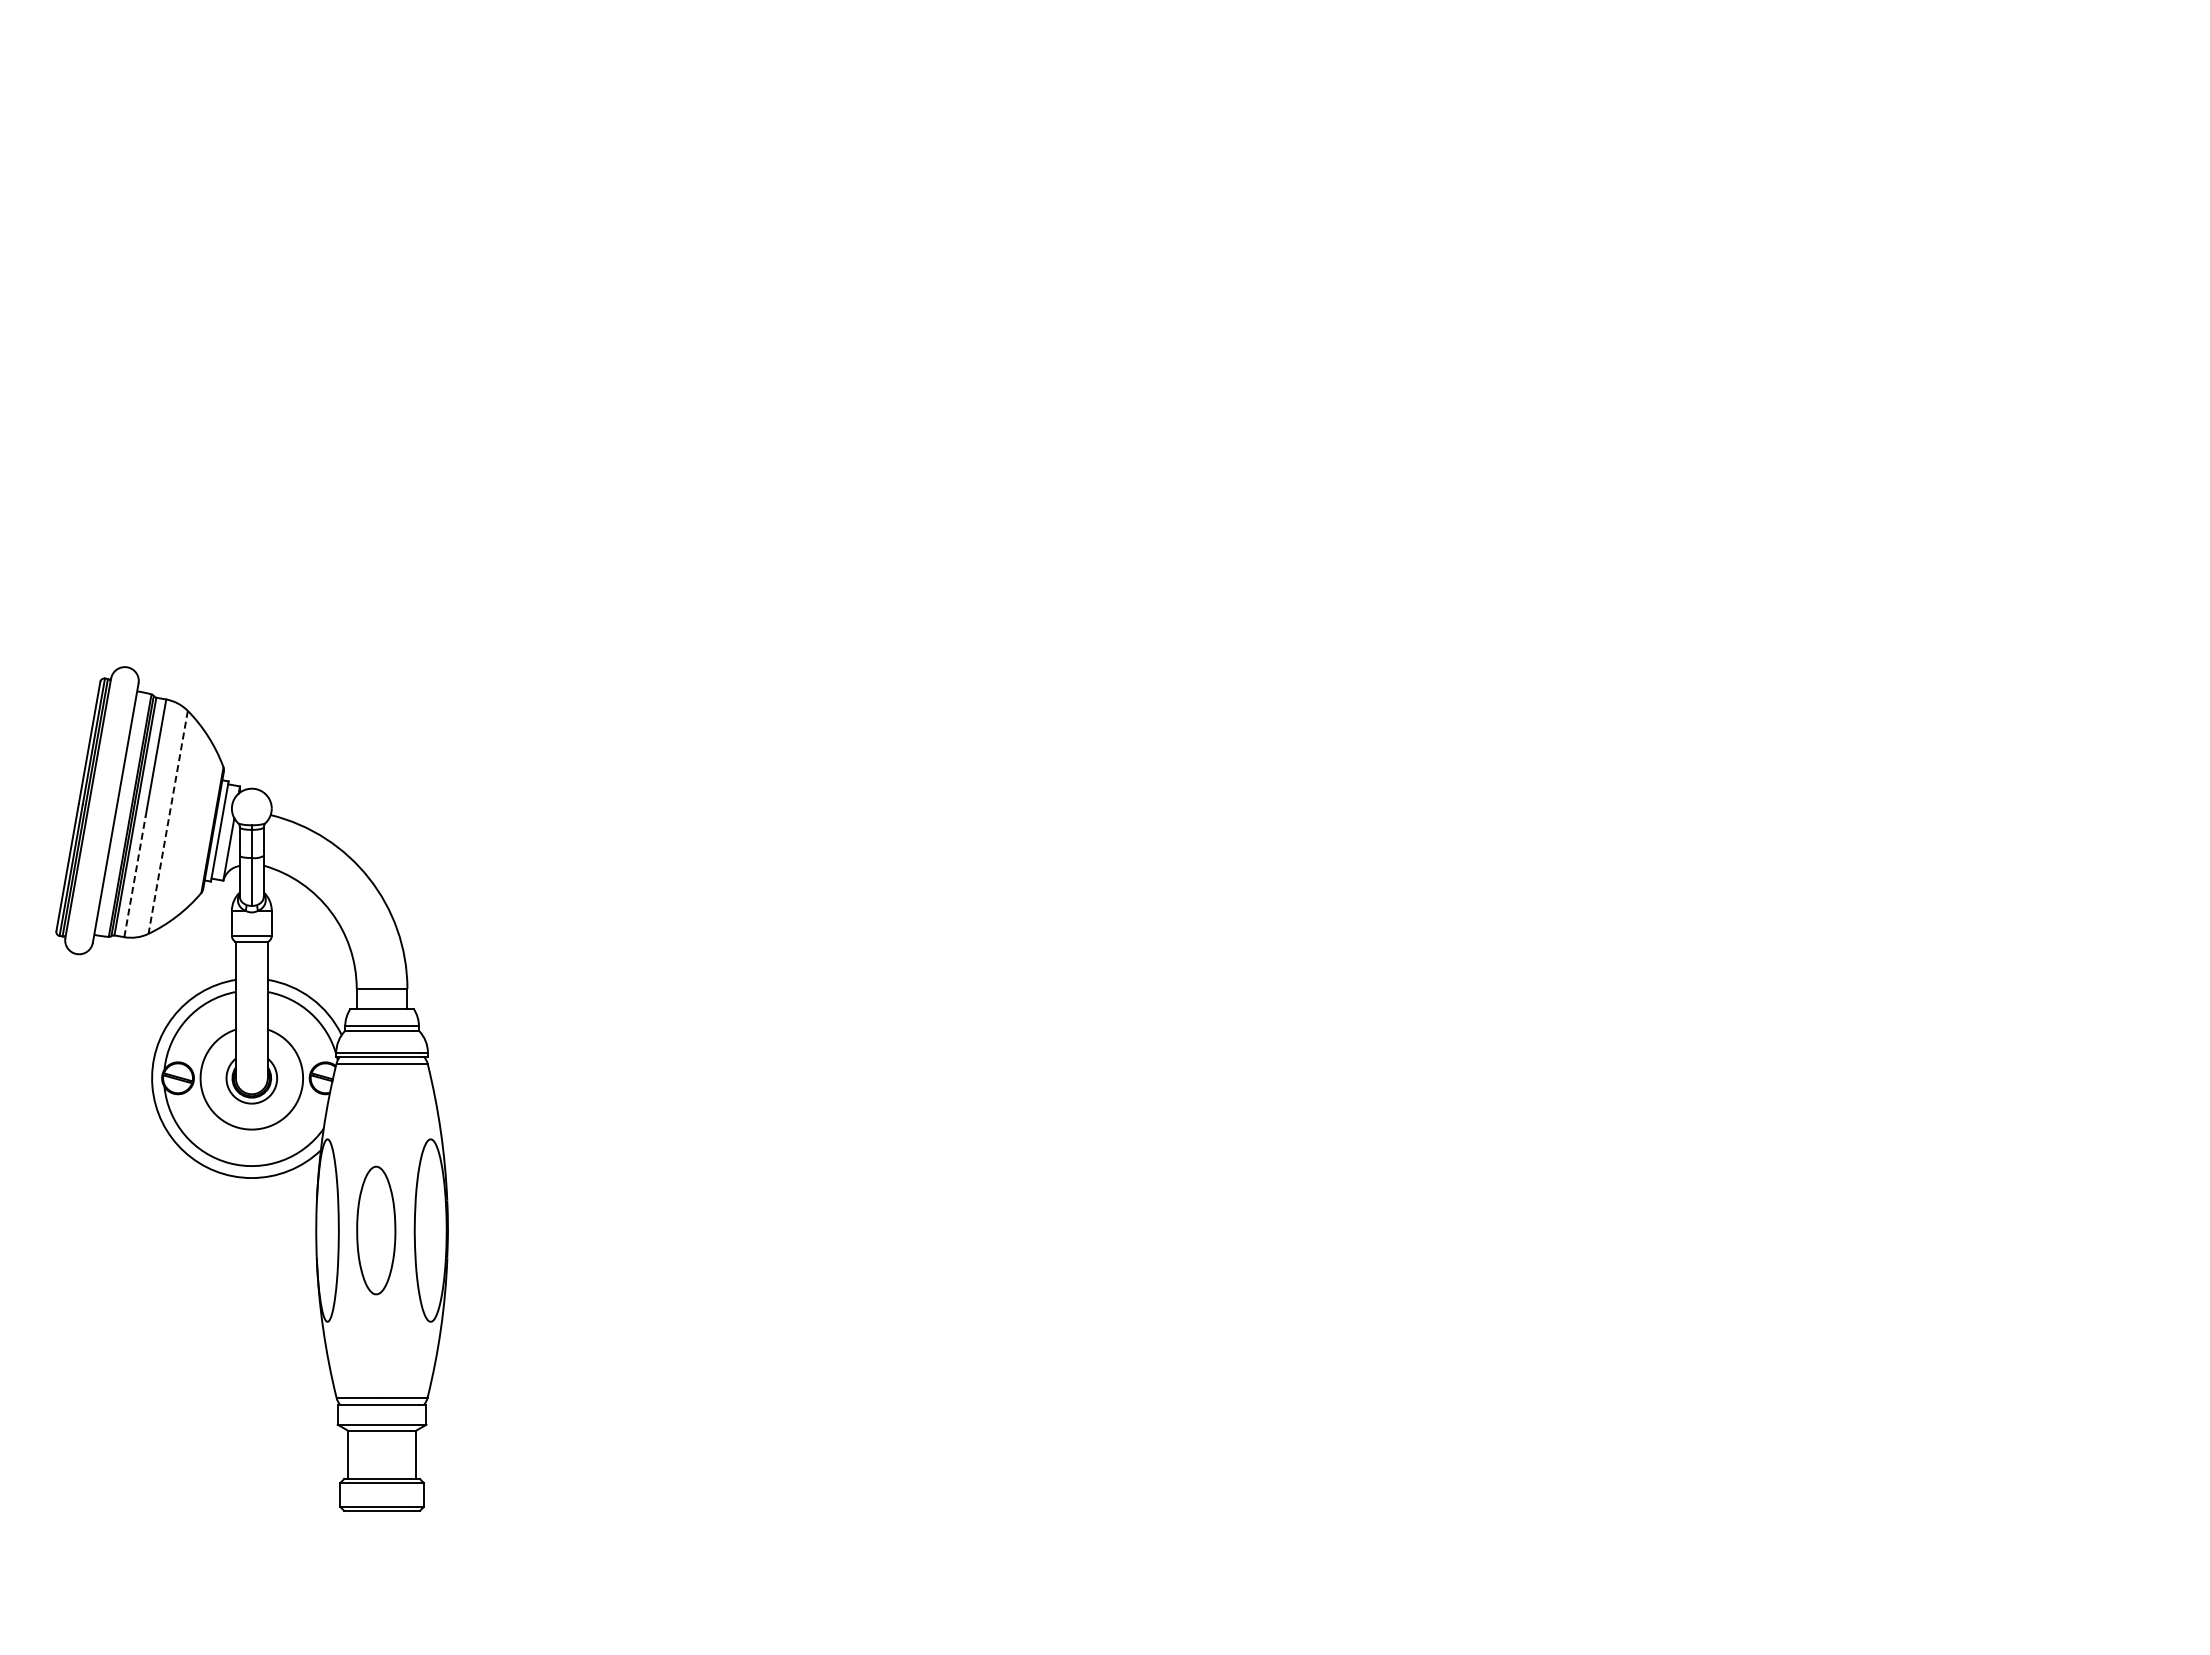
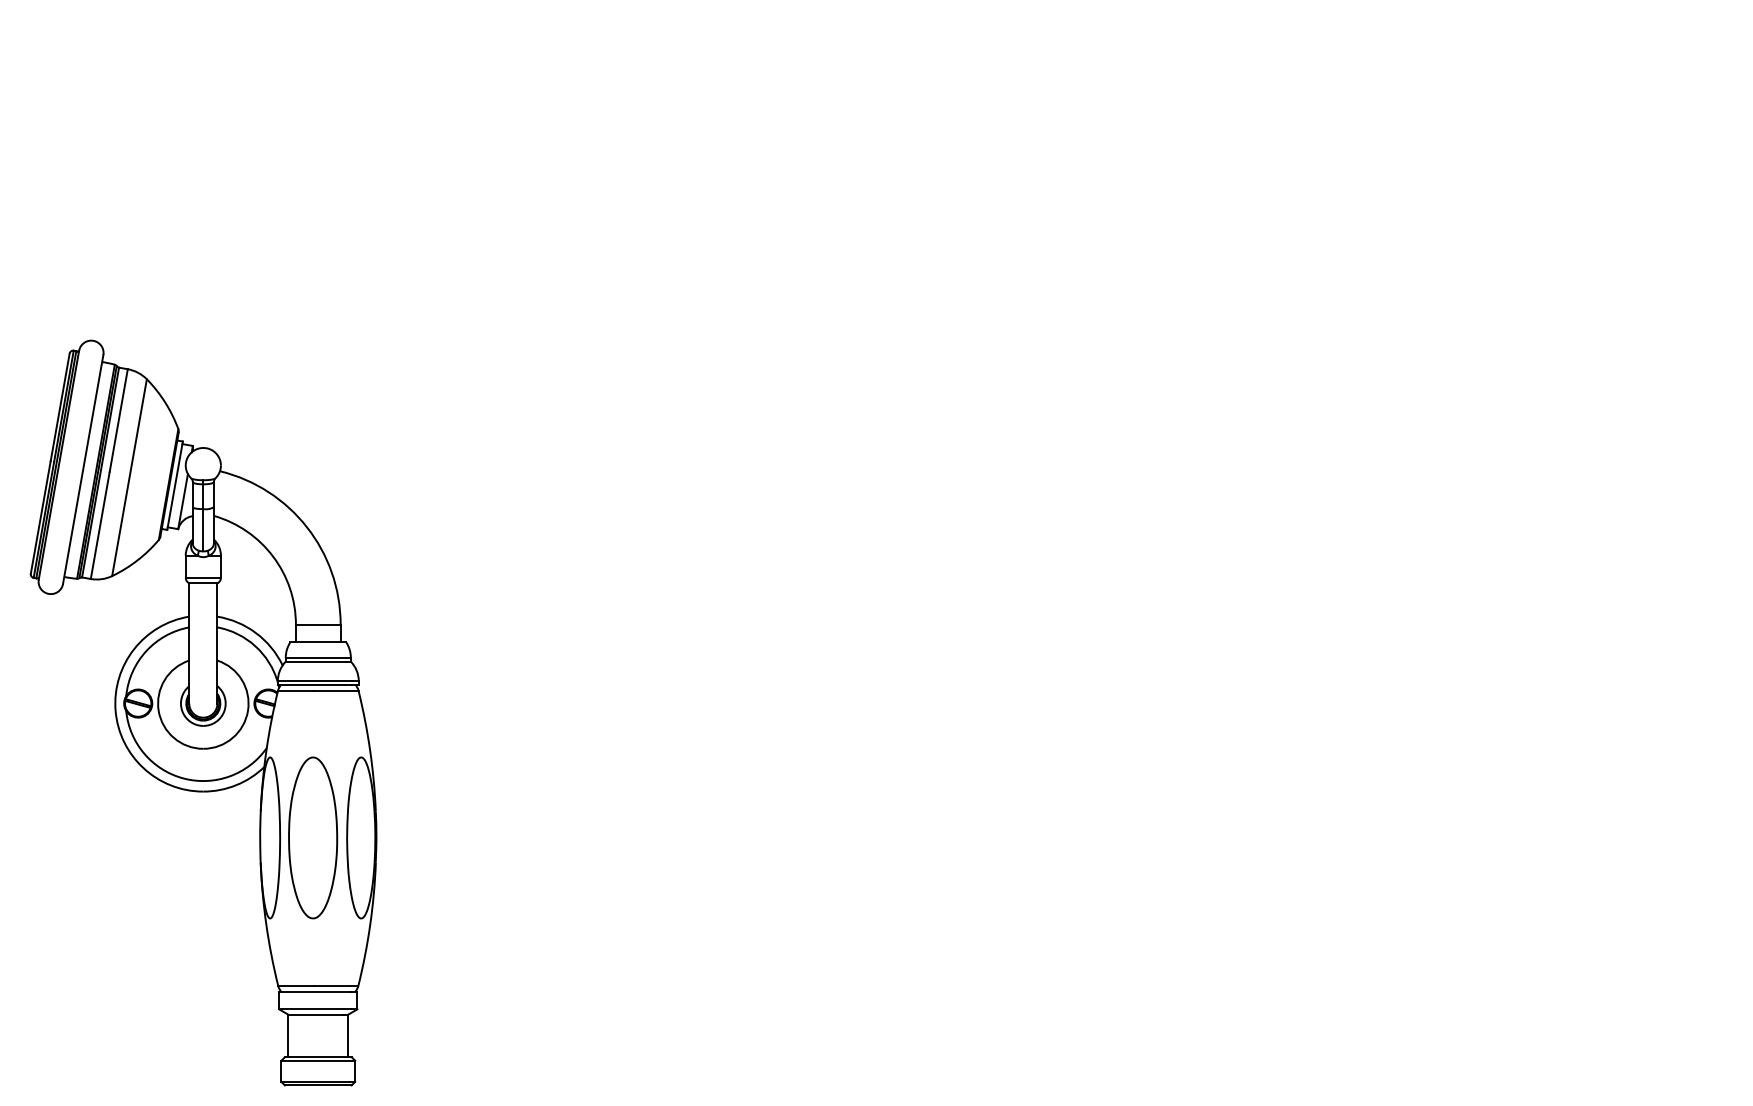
line: (168, 822) -> (129, 477), dashed -> solid
line: (135, 876) -> (100, 525), dashed -> solid
part: (376, 1230) -> (313, 837), size x1.43

